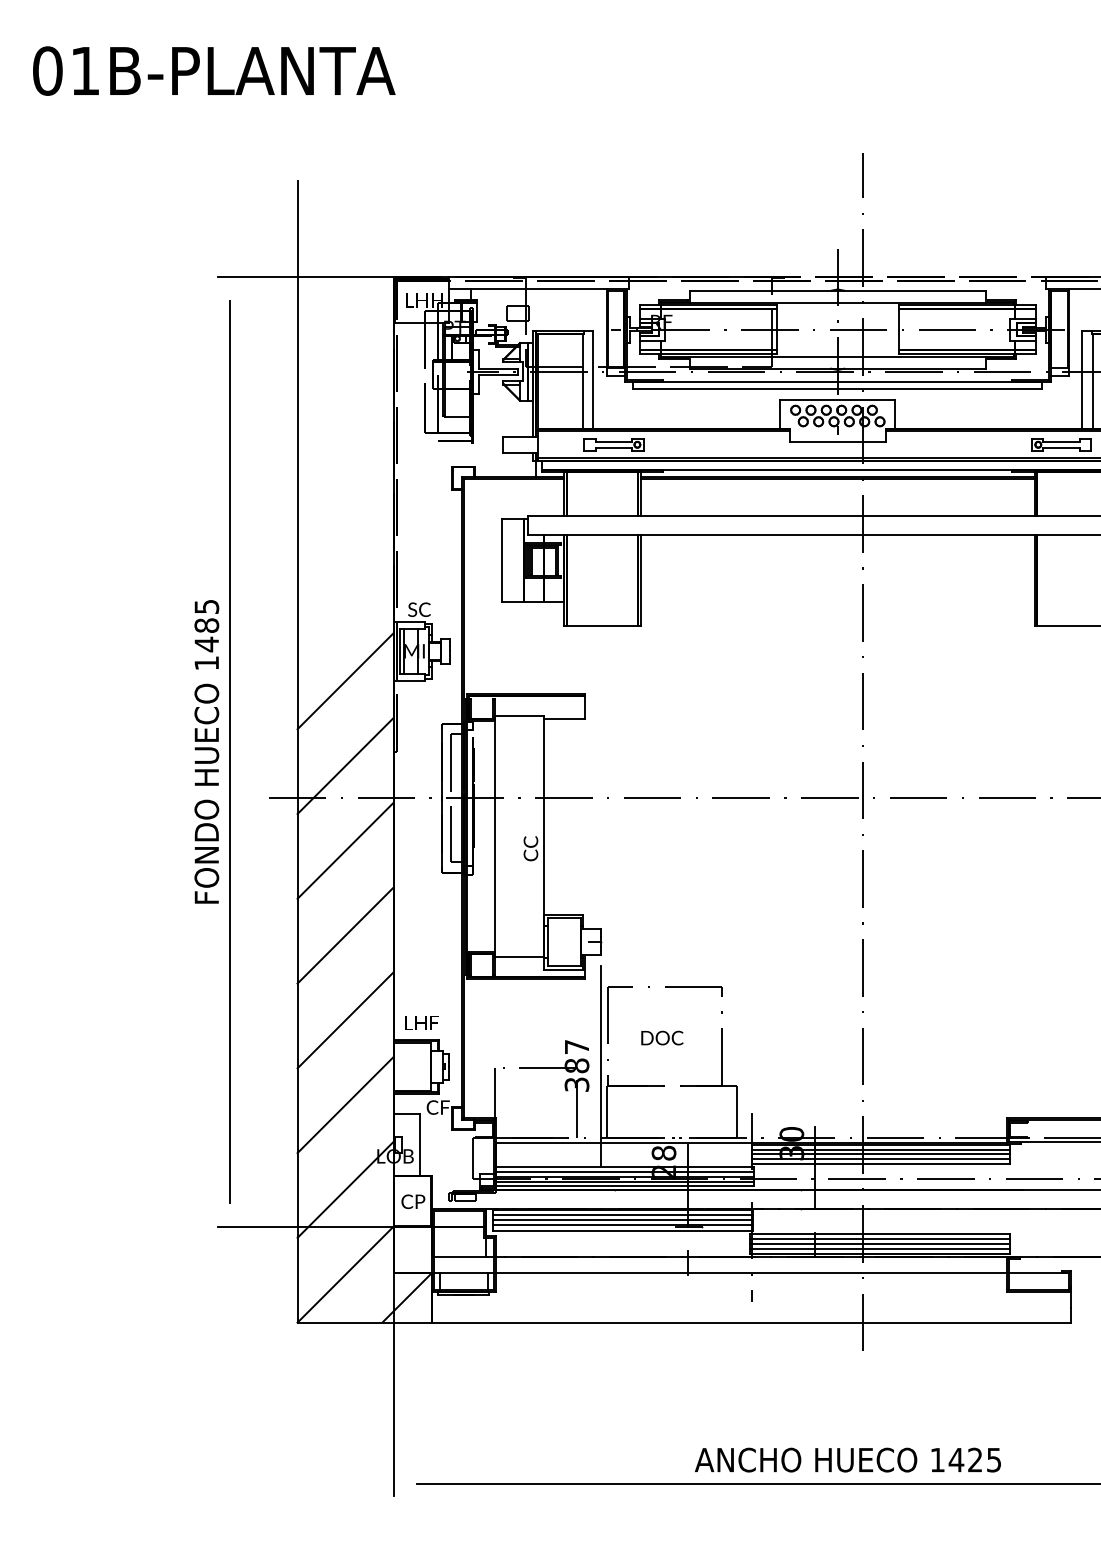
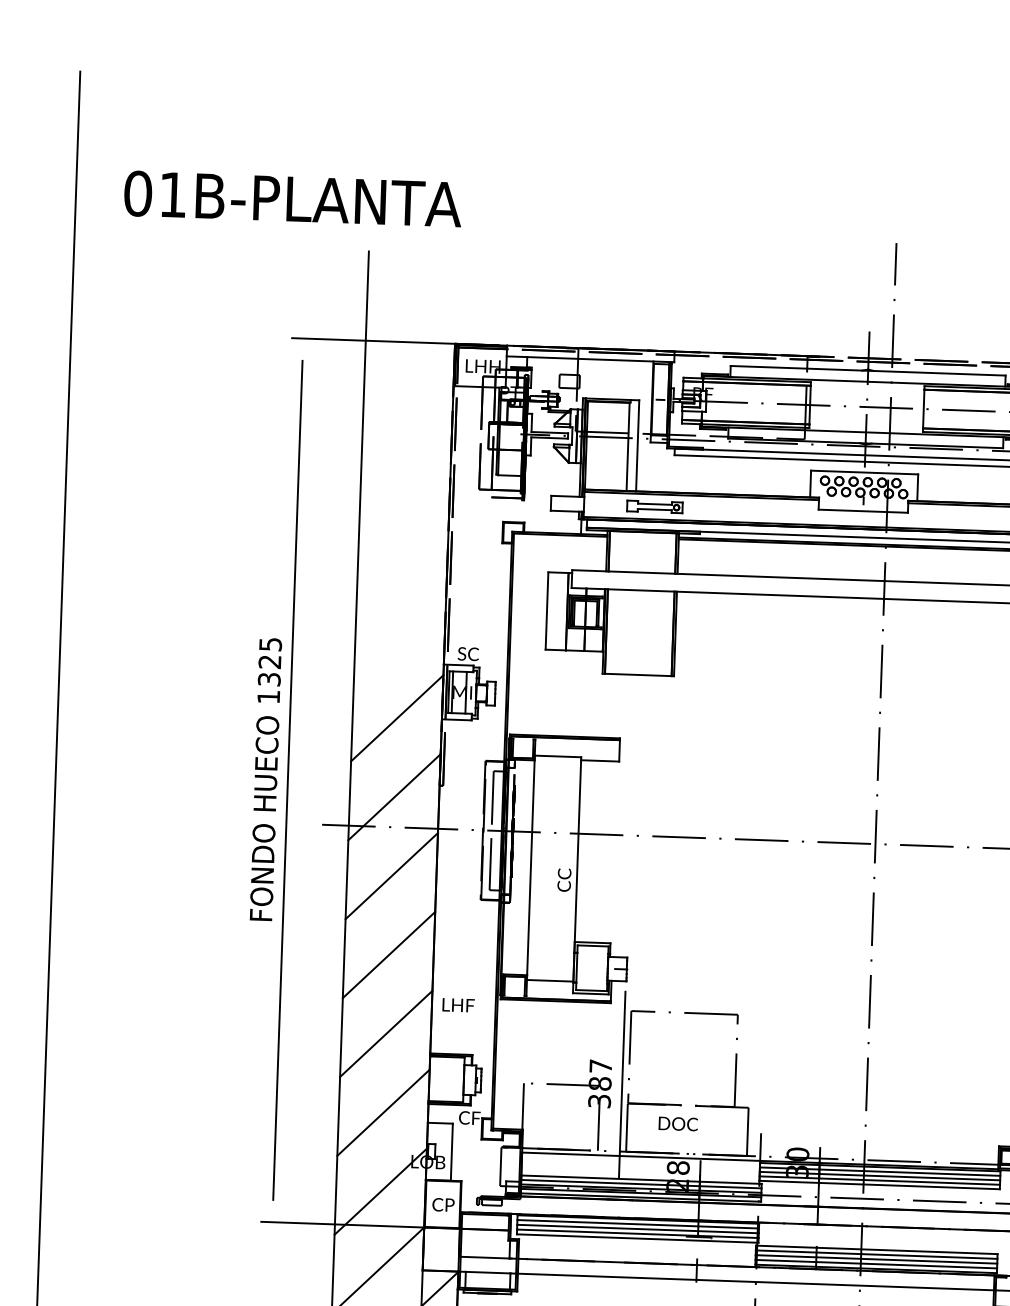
text: (214, 70) -> (293, 198), moved
text: (206, 635) -> (269, 671), 1485 -> 1325
text: (421, 1022) -> (458, 1004), moved
text: (662, 1037) -> (678, 1123), moved

